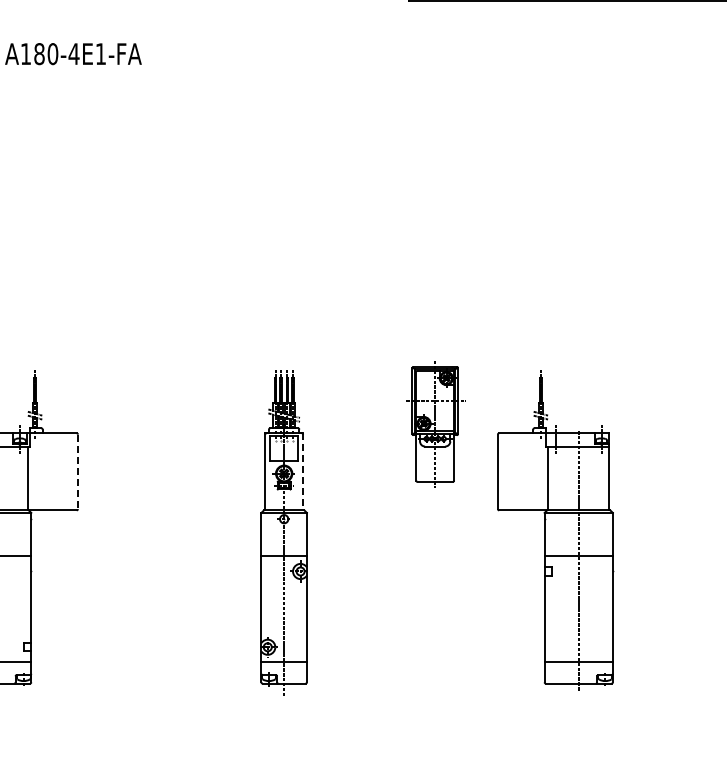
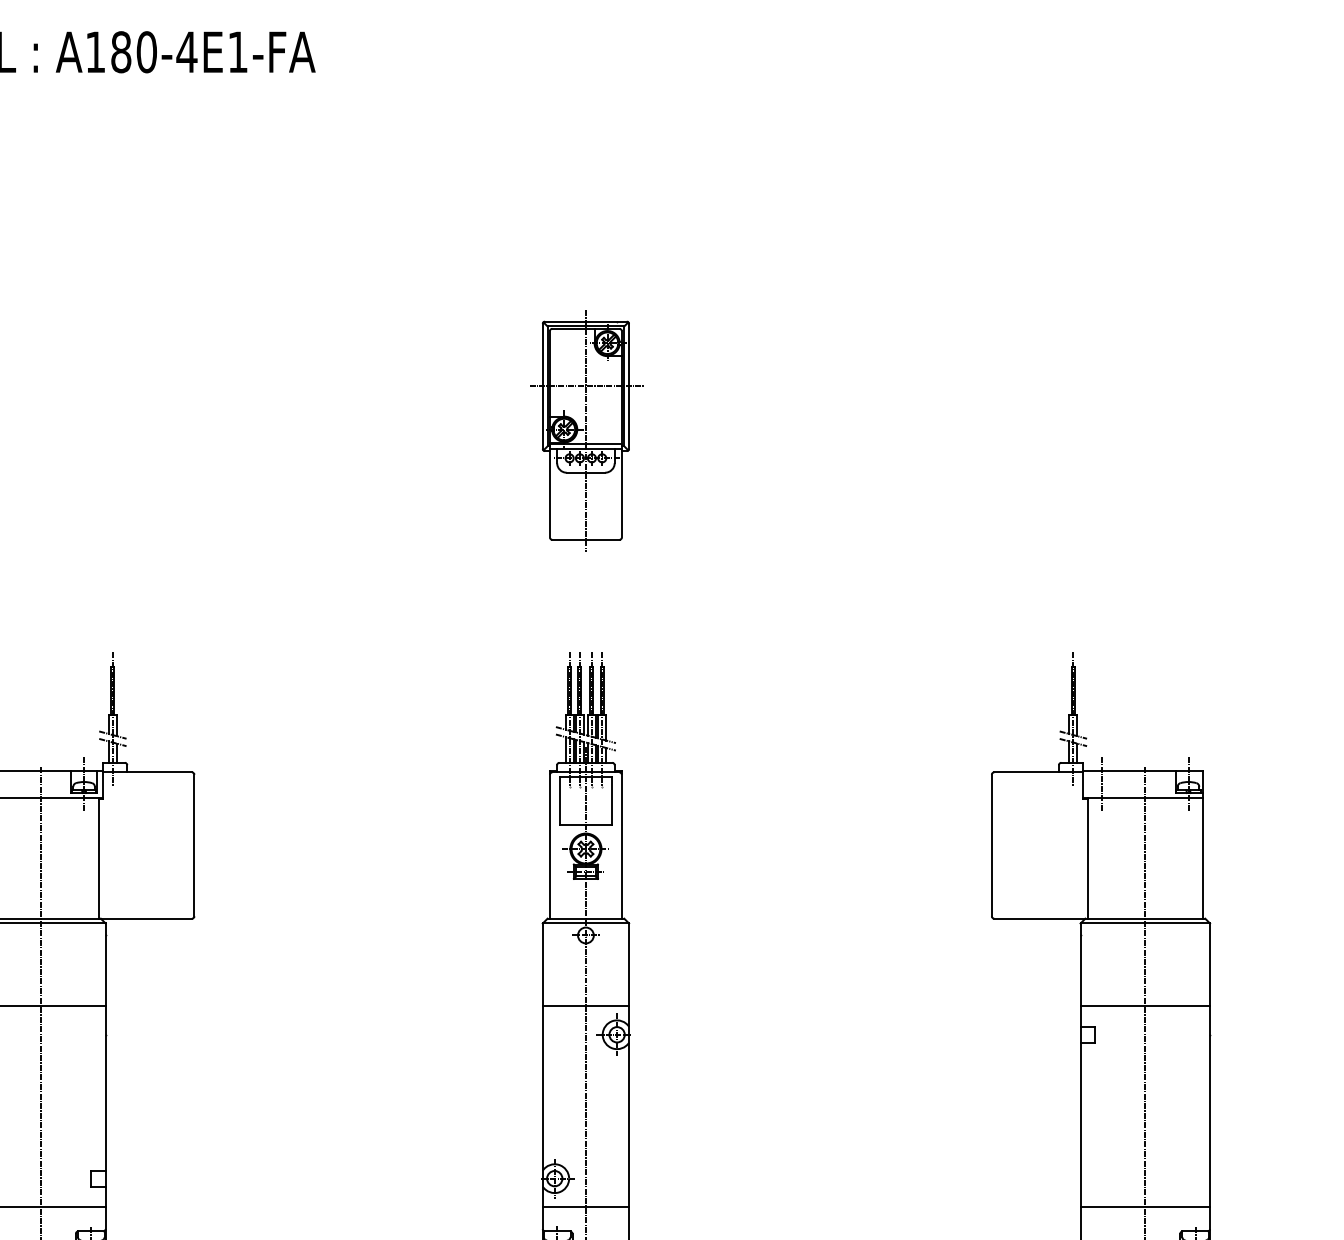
part: (435, 424) -> (586, 430), moved
line: (303, 471) -> (622, 844), dashed -> solid
line: (78, 472) -> (195, 846), dashed -> solid

